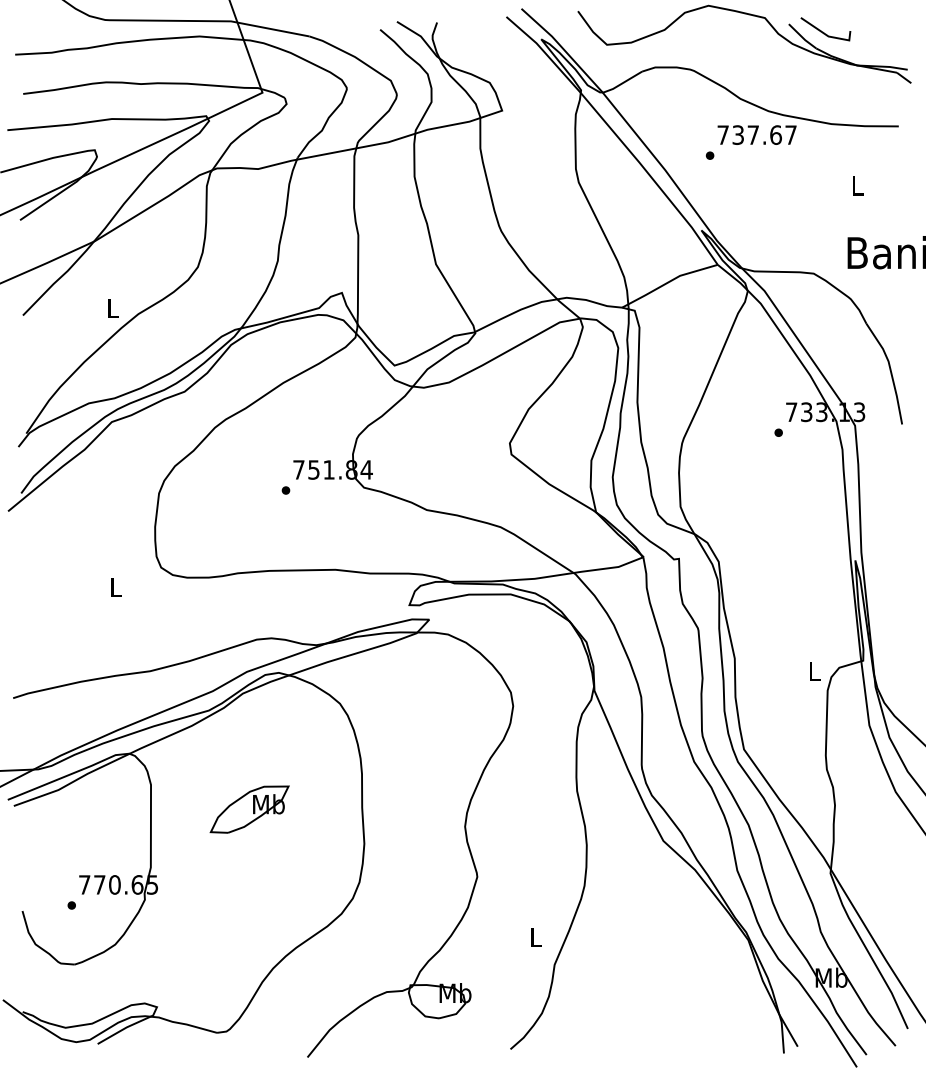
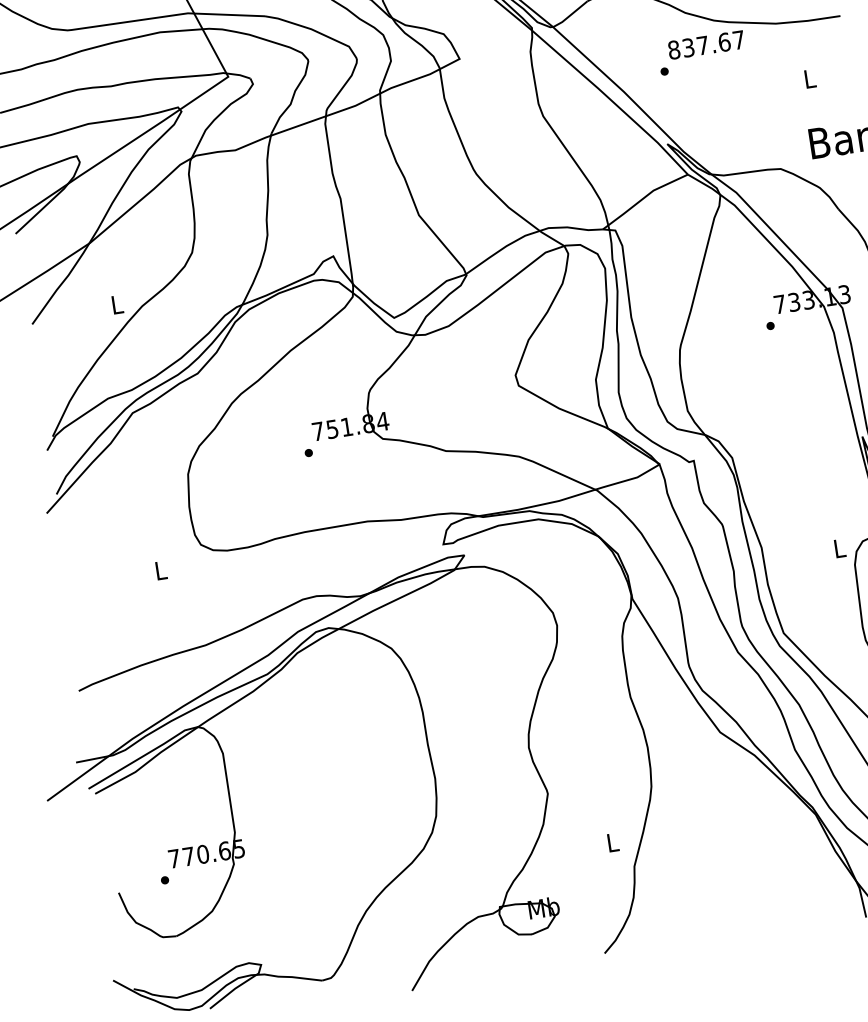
text: (723, 134) -> (674, 49), 737.67 -> 837.67
part: (249, 809) -> (320, 762), removed

